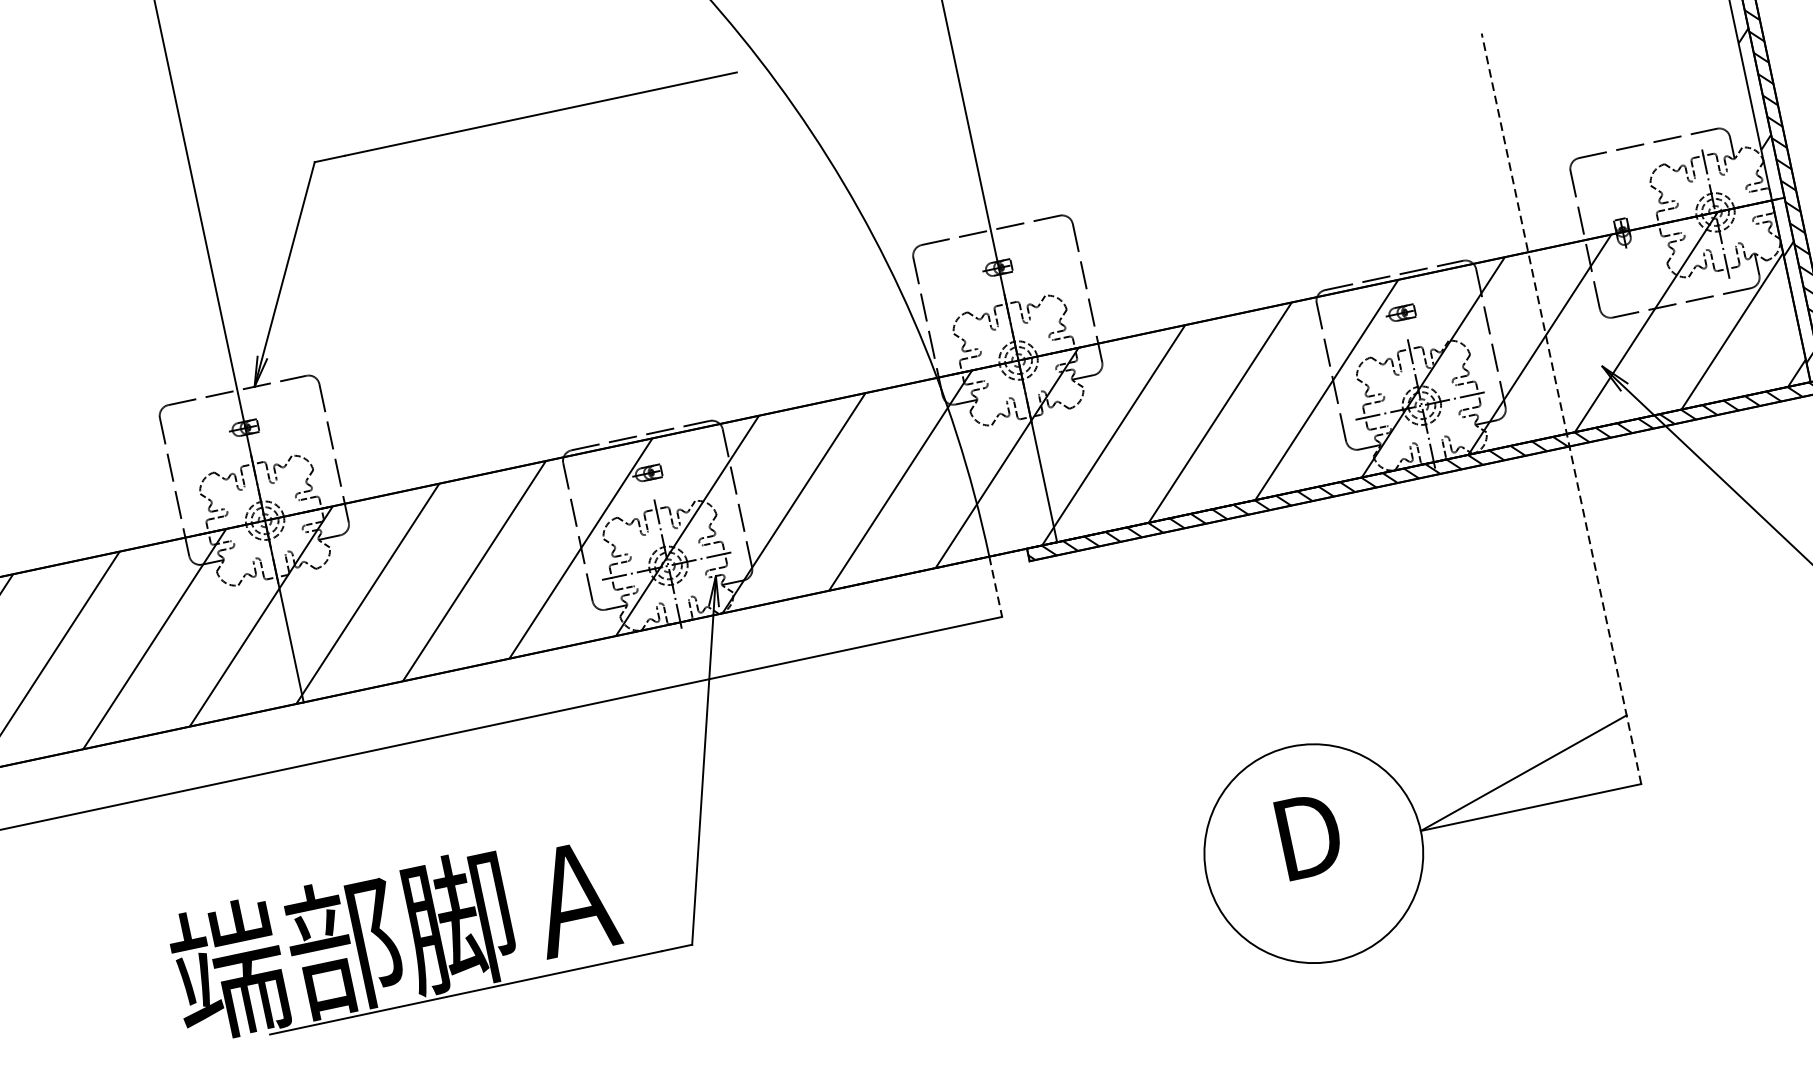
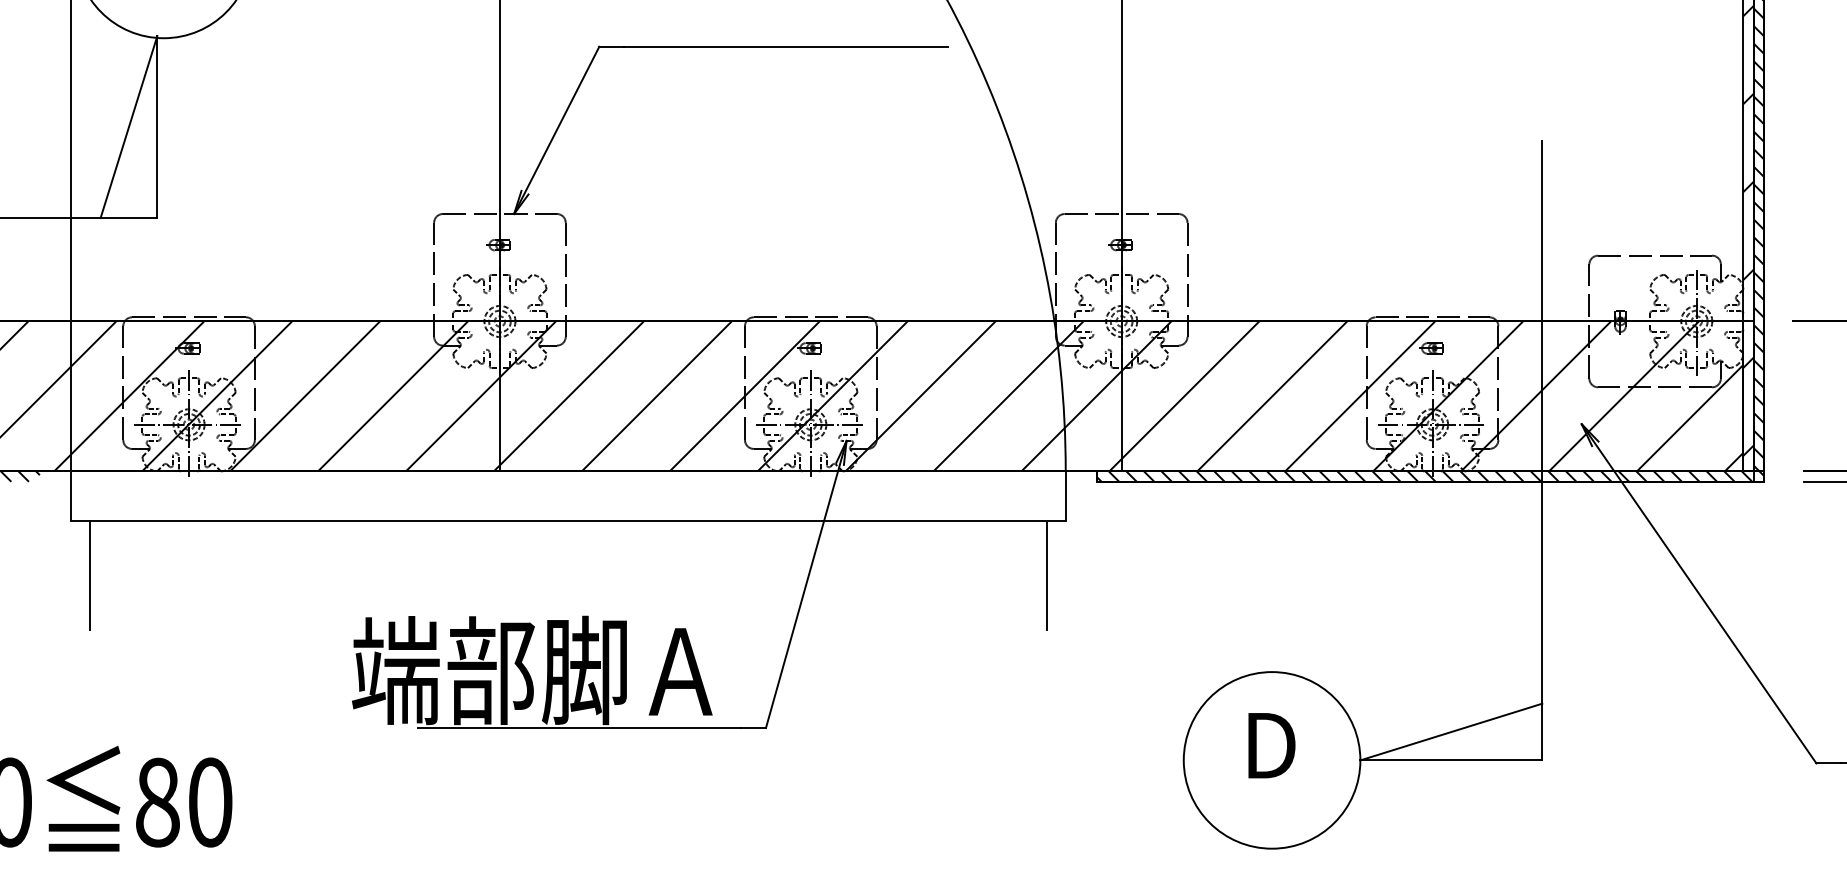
line: (1561, 408) -> (1542, 450), dashed -> solid
line: (995, 587) -> (1065, 496), dashed -> solid
line: (994, 687) -> (1047, 575), added

